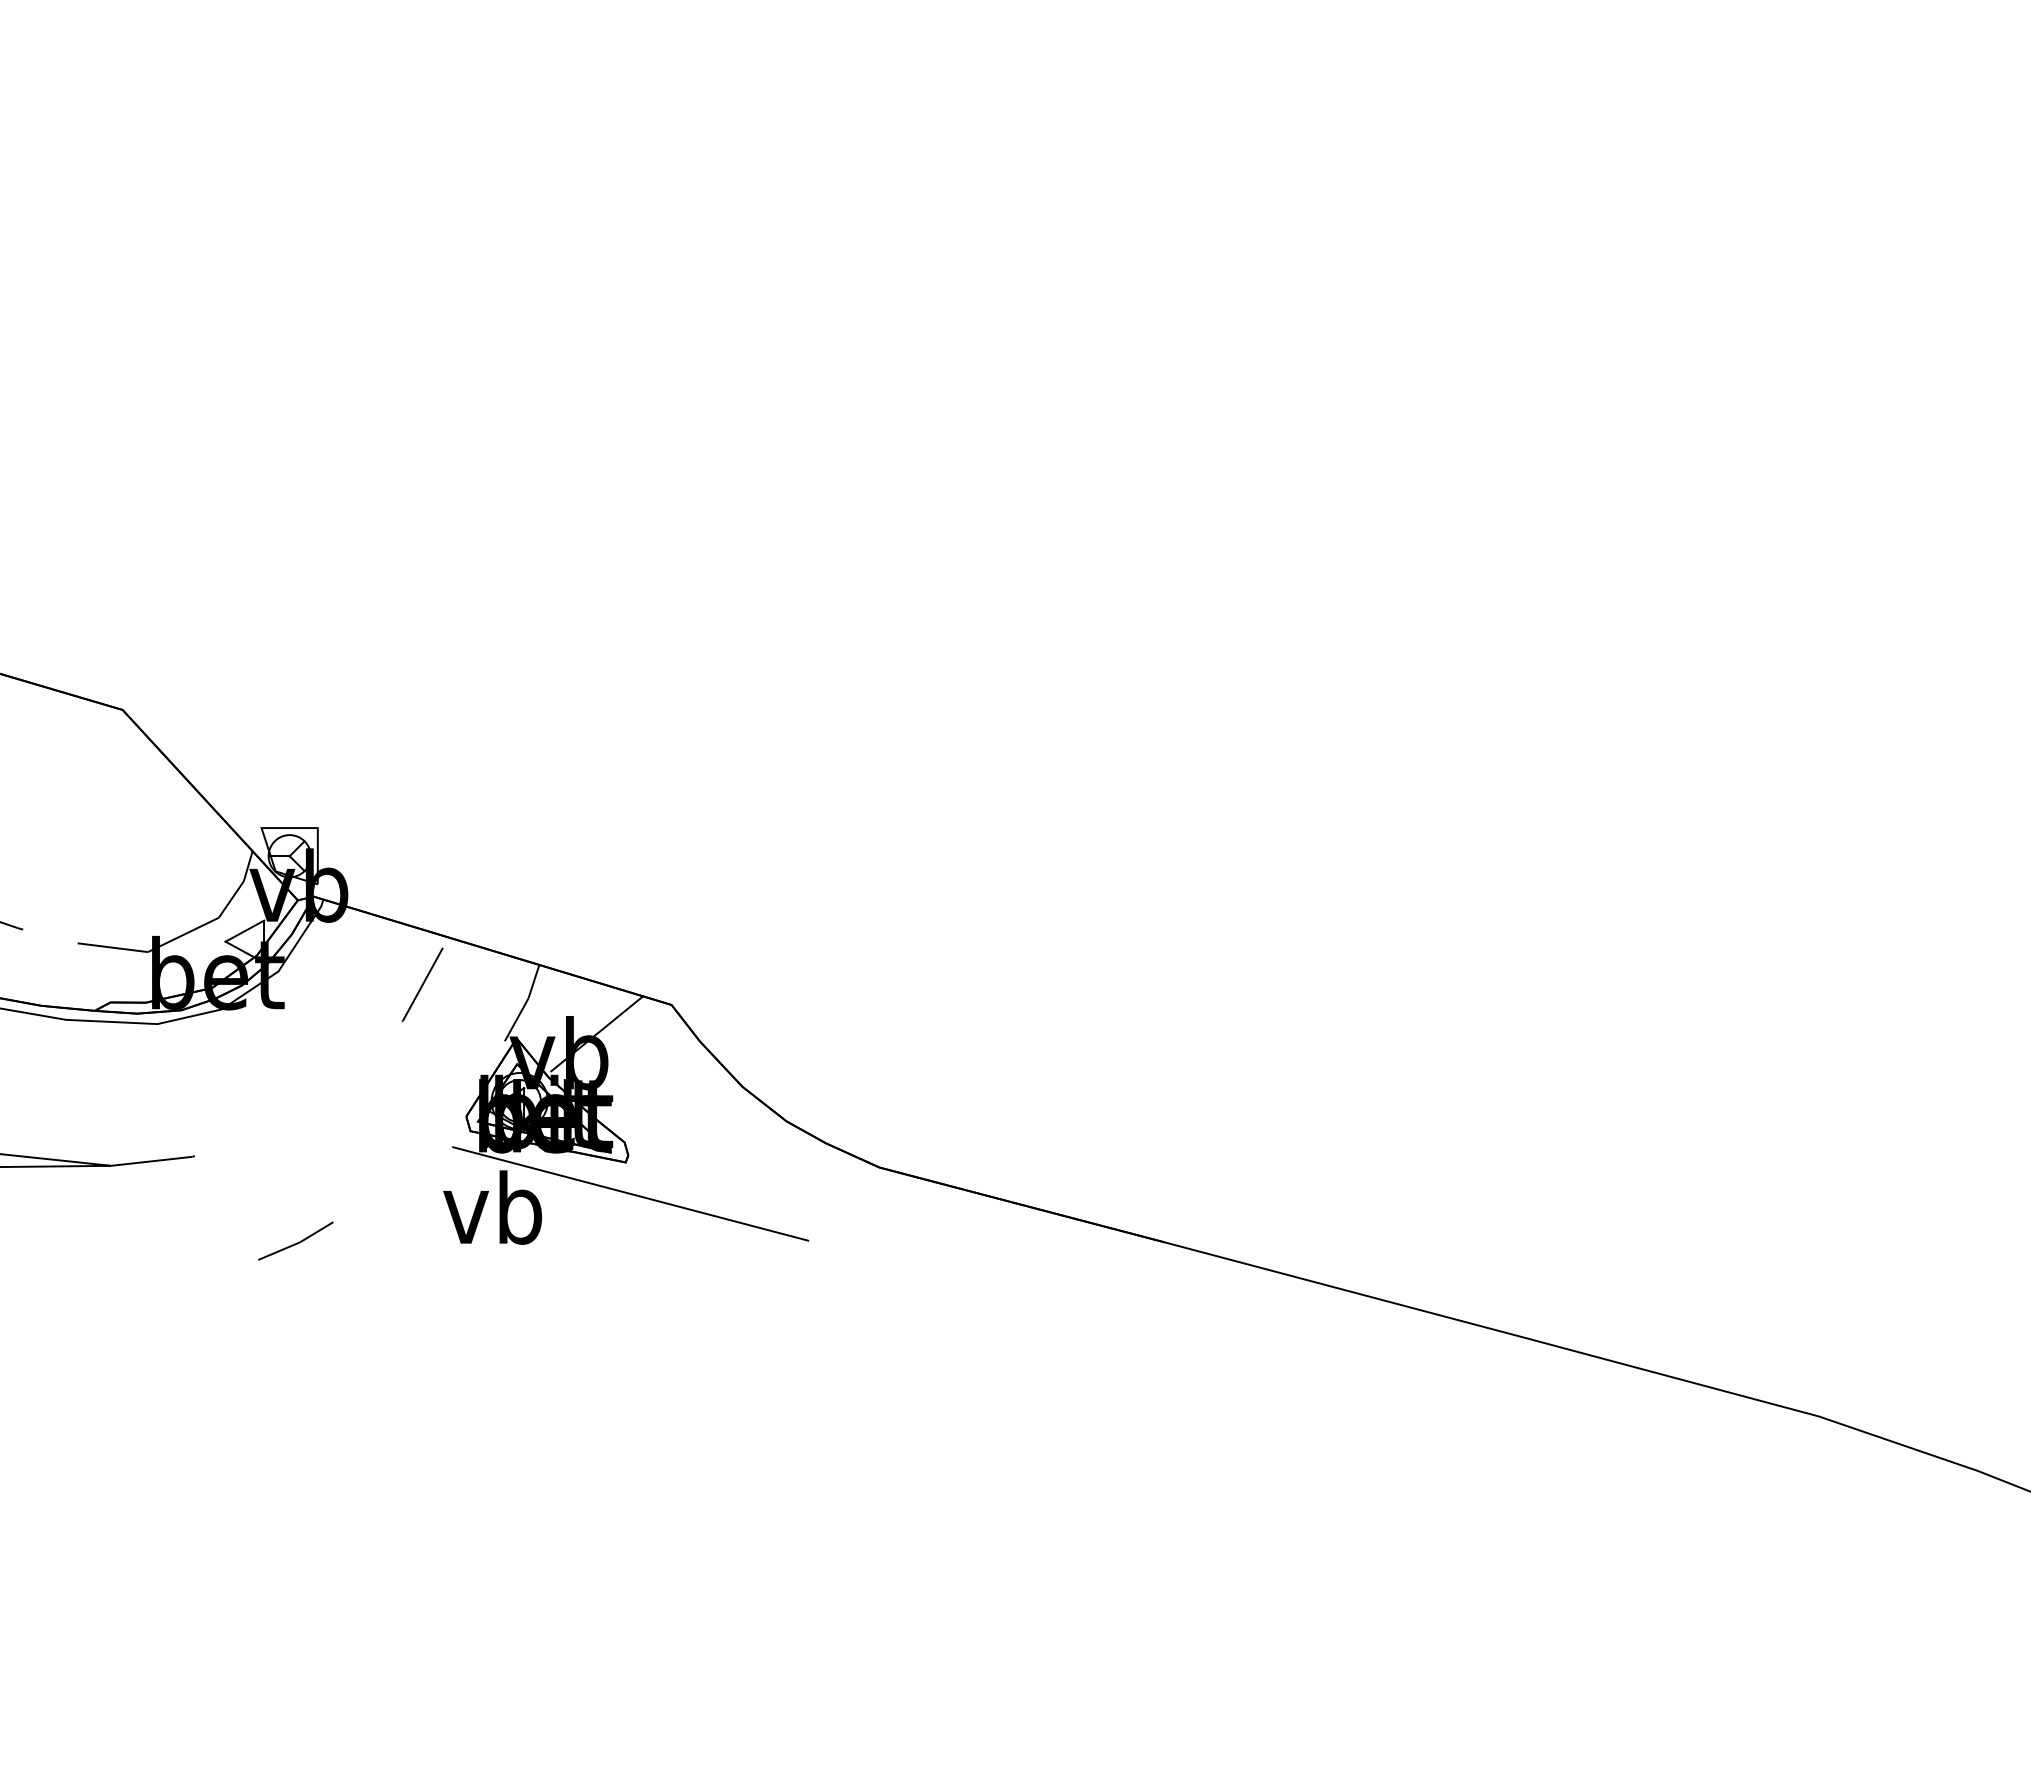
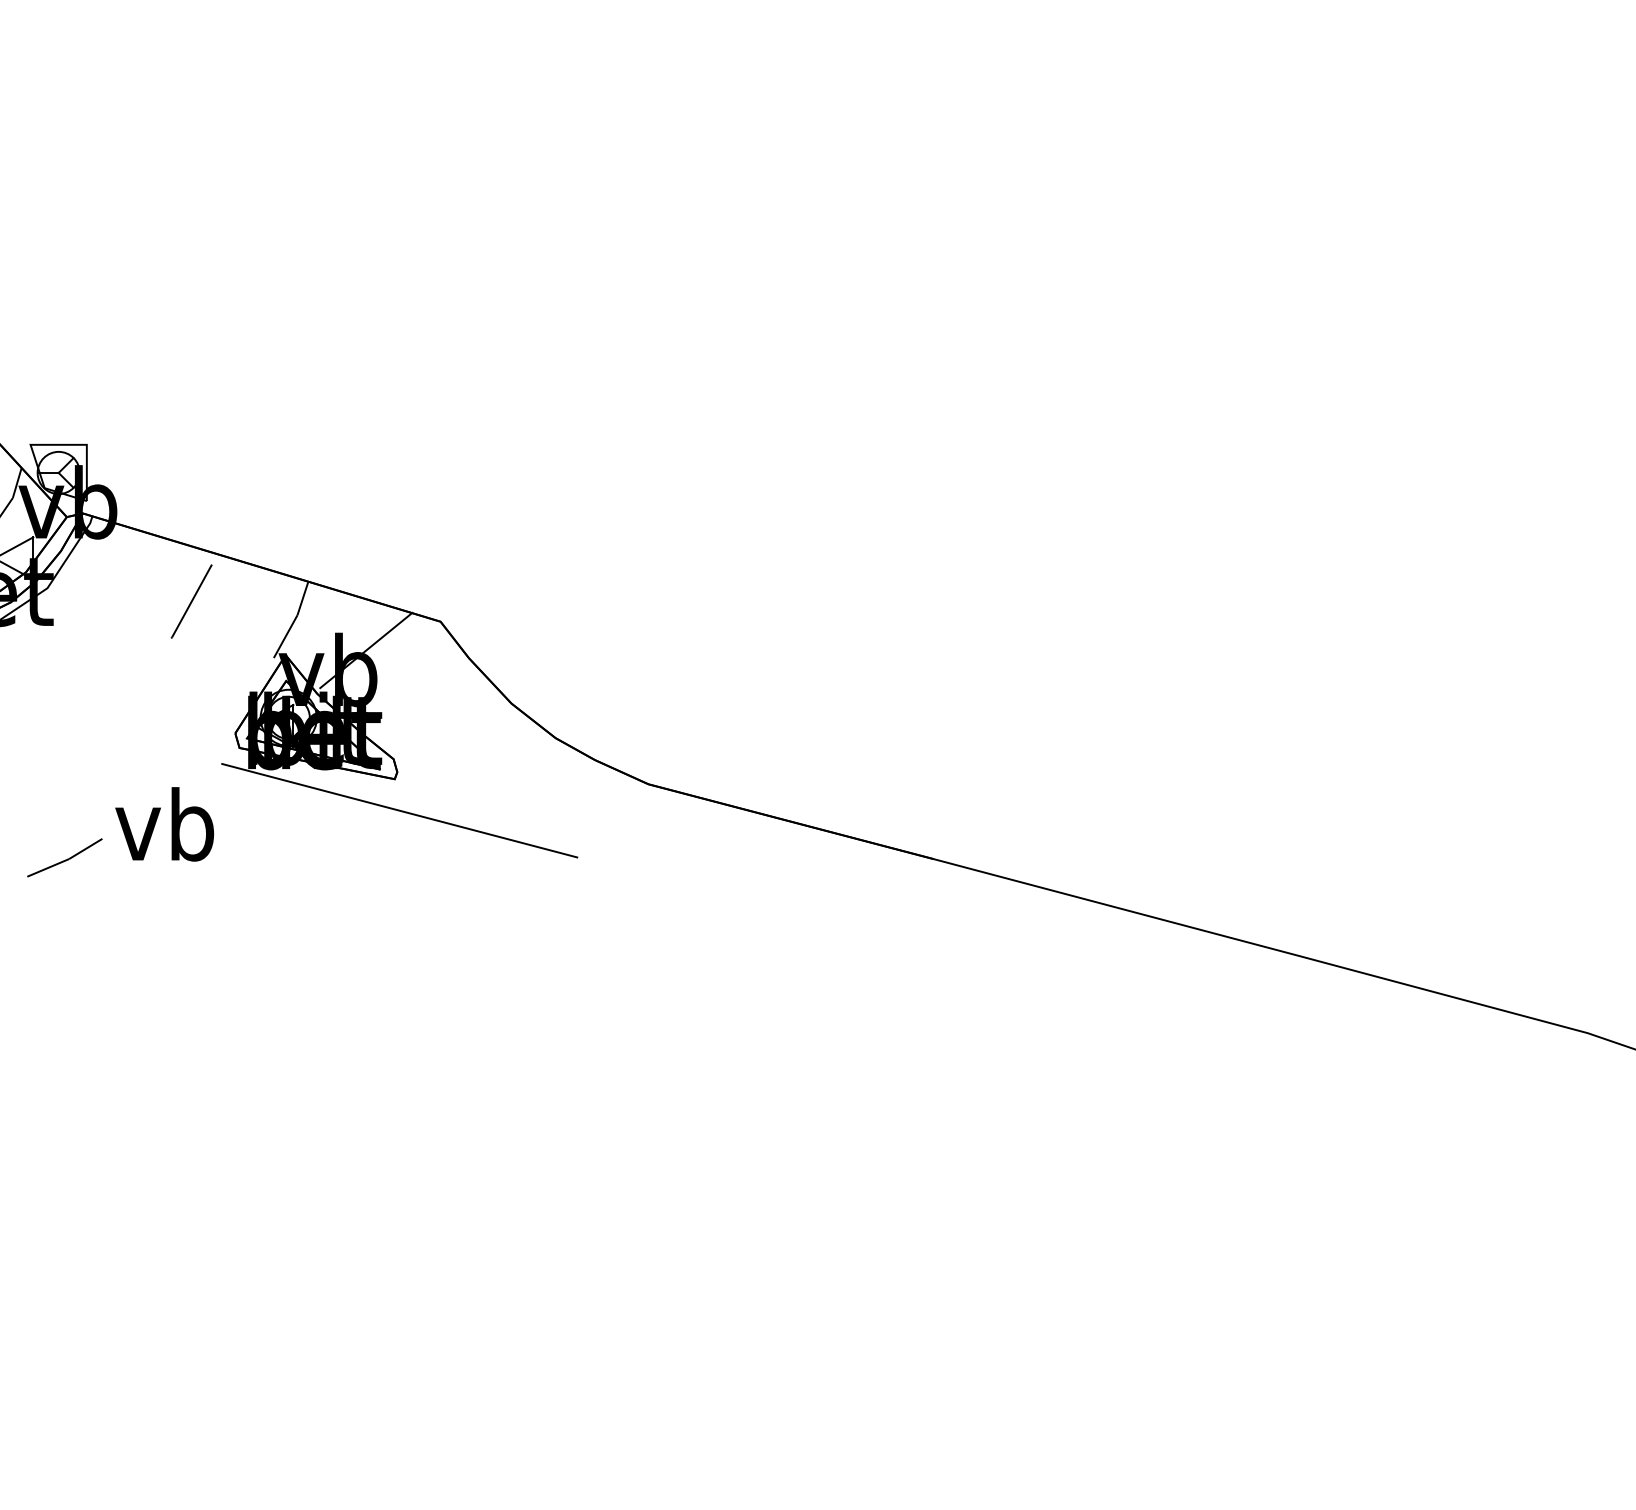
text: (492, 1207) -> (164, 824), moved

